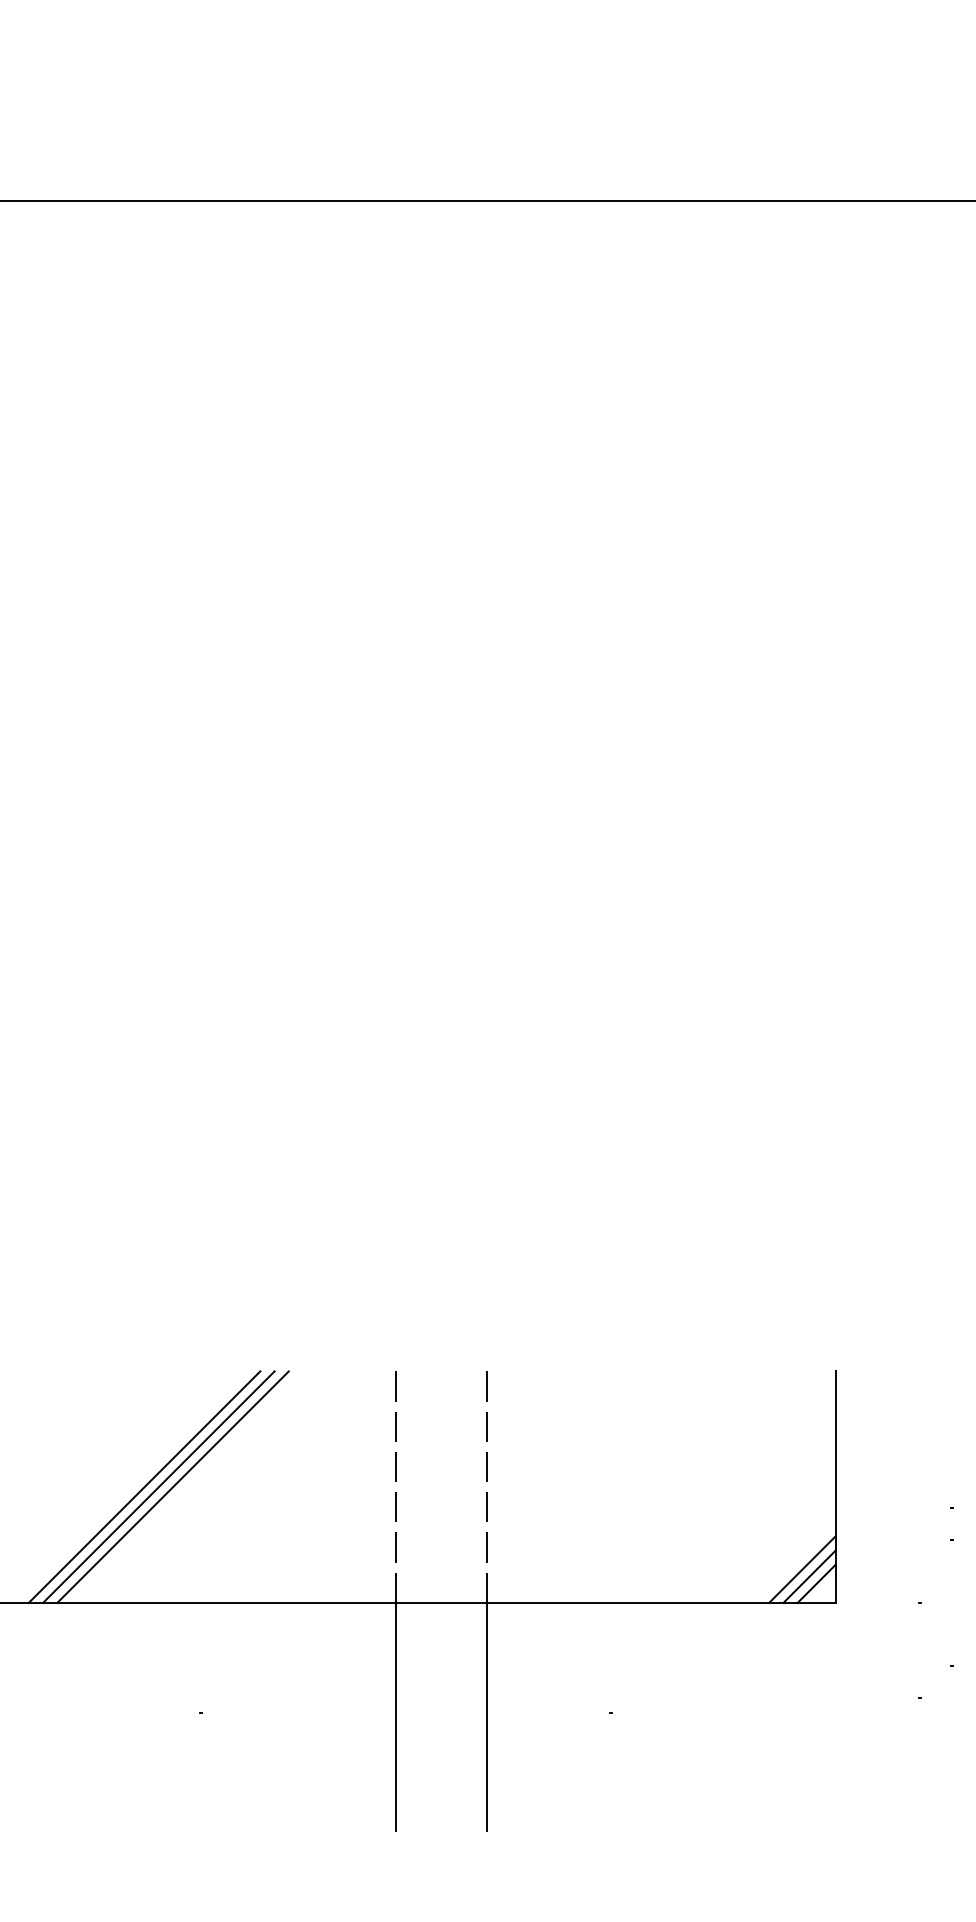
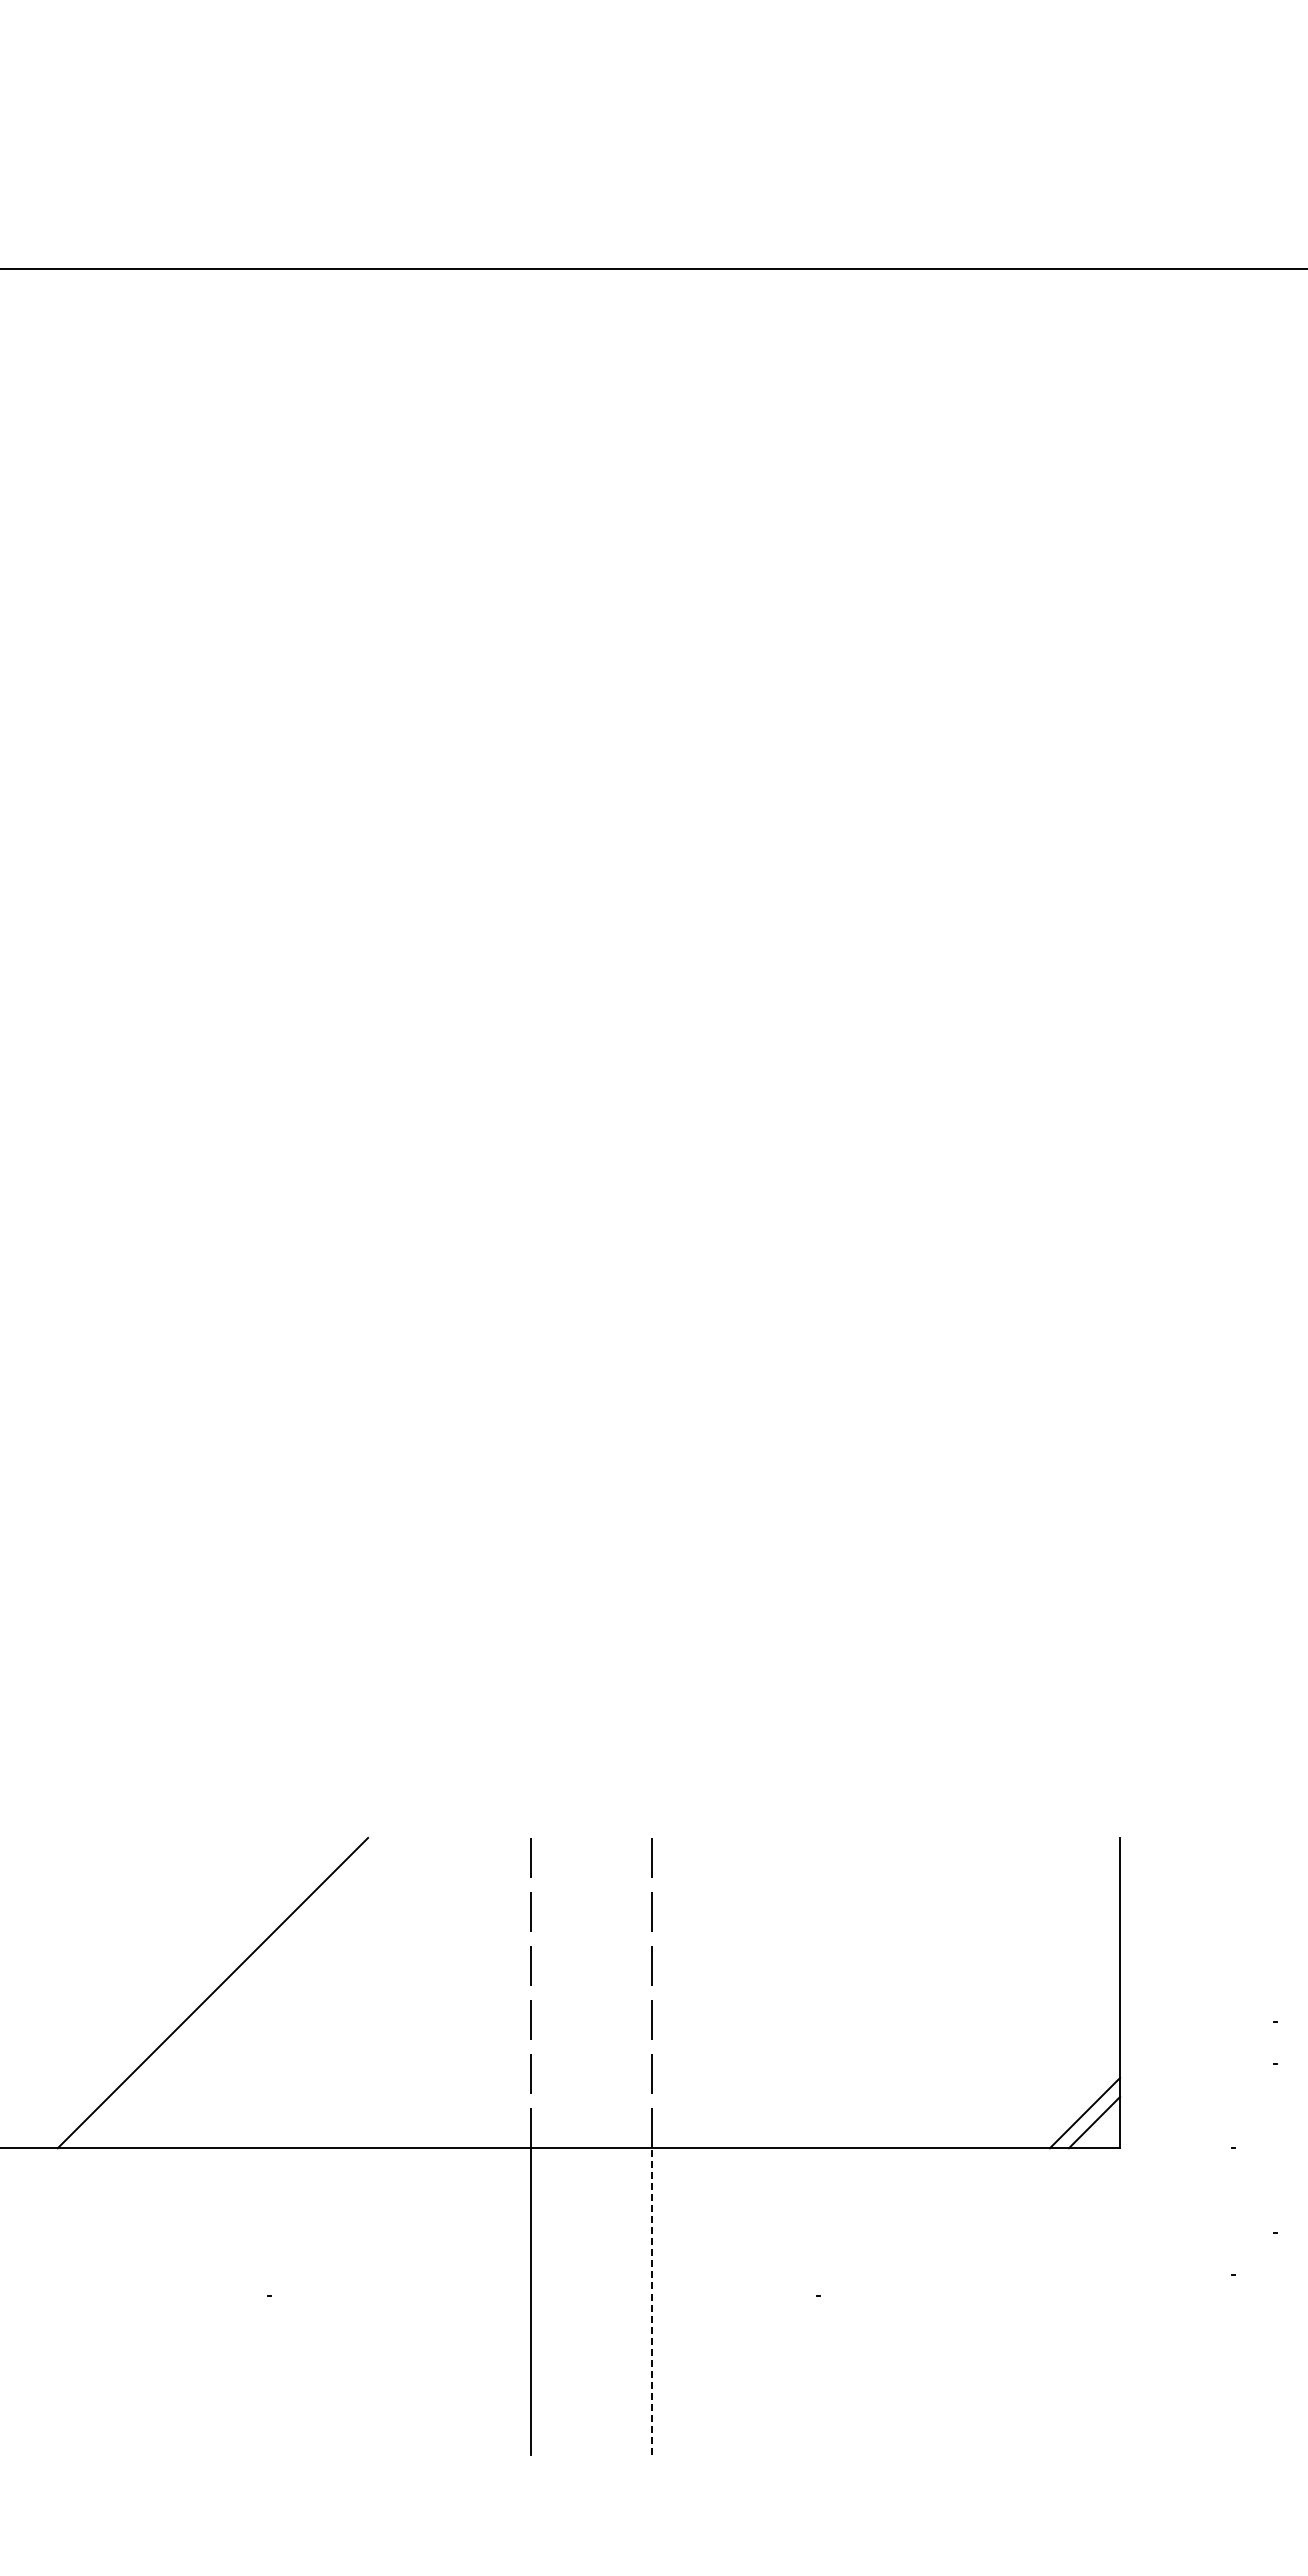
line: (144, 1486) -> (193, 1992), removed
line: (172, 1486) -> (231, 1992), removed
line: (802, 1569) -> (1075, 2103), removed
line: (486, 1716) -> (652, 2300), solid -> dashed

